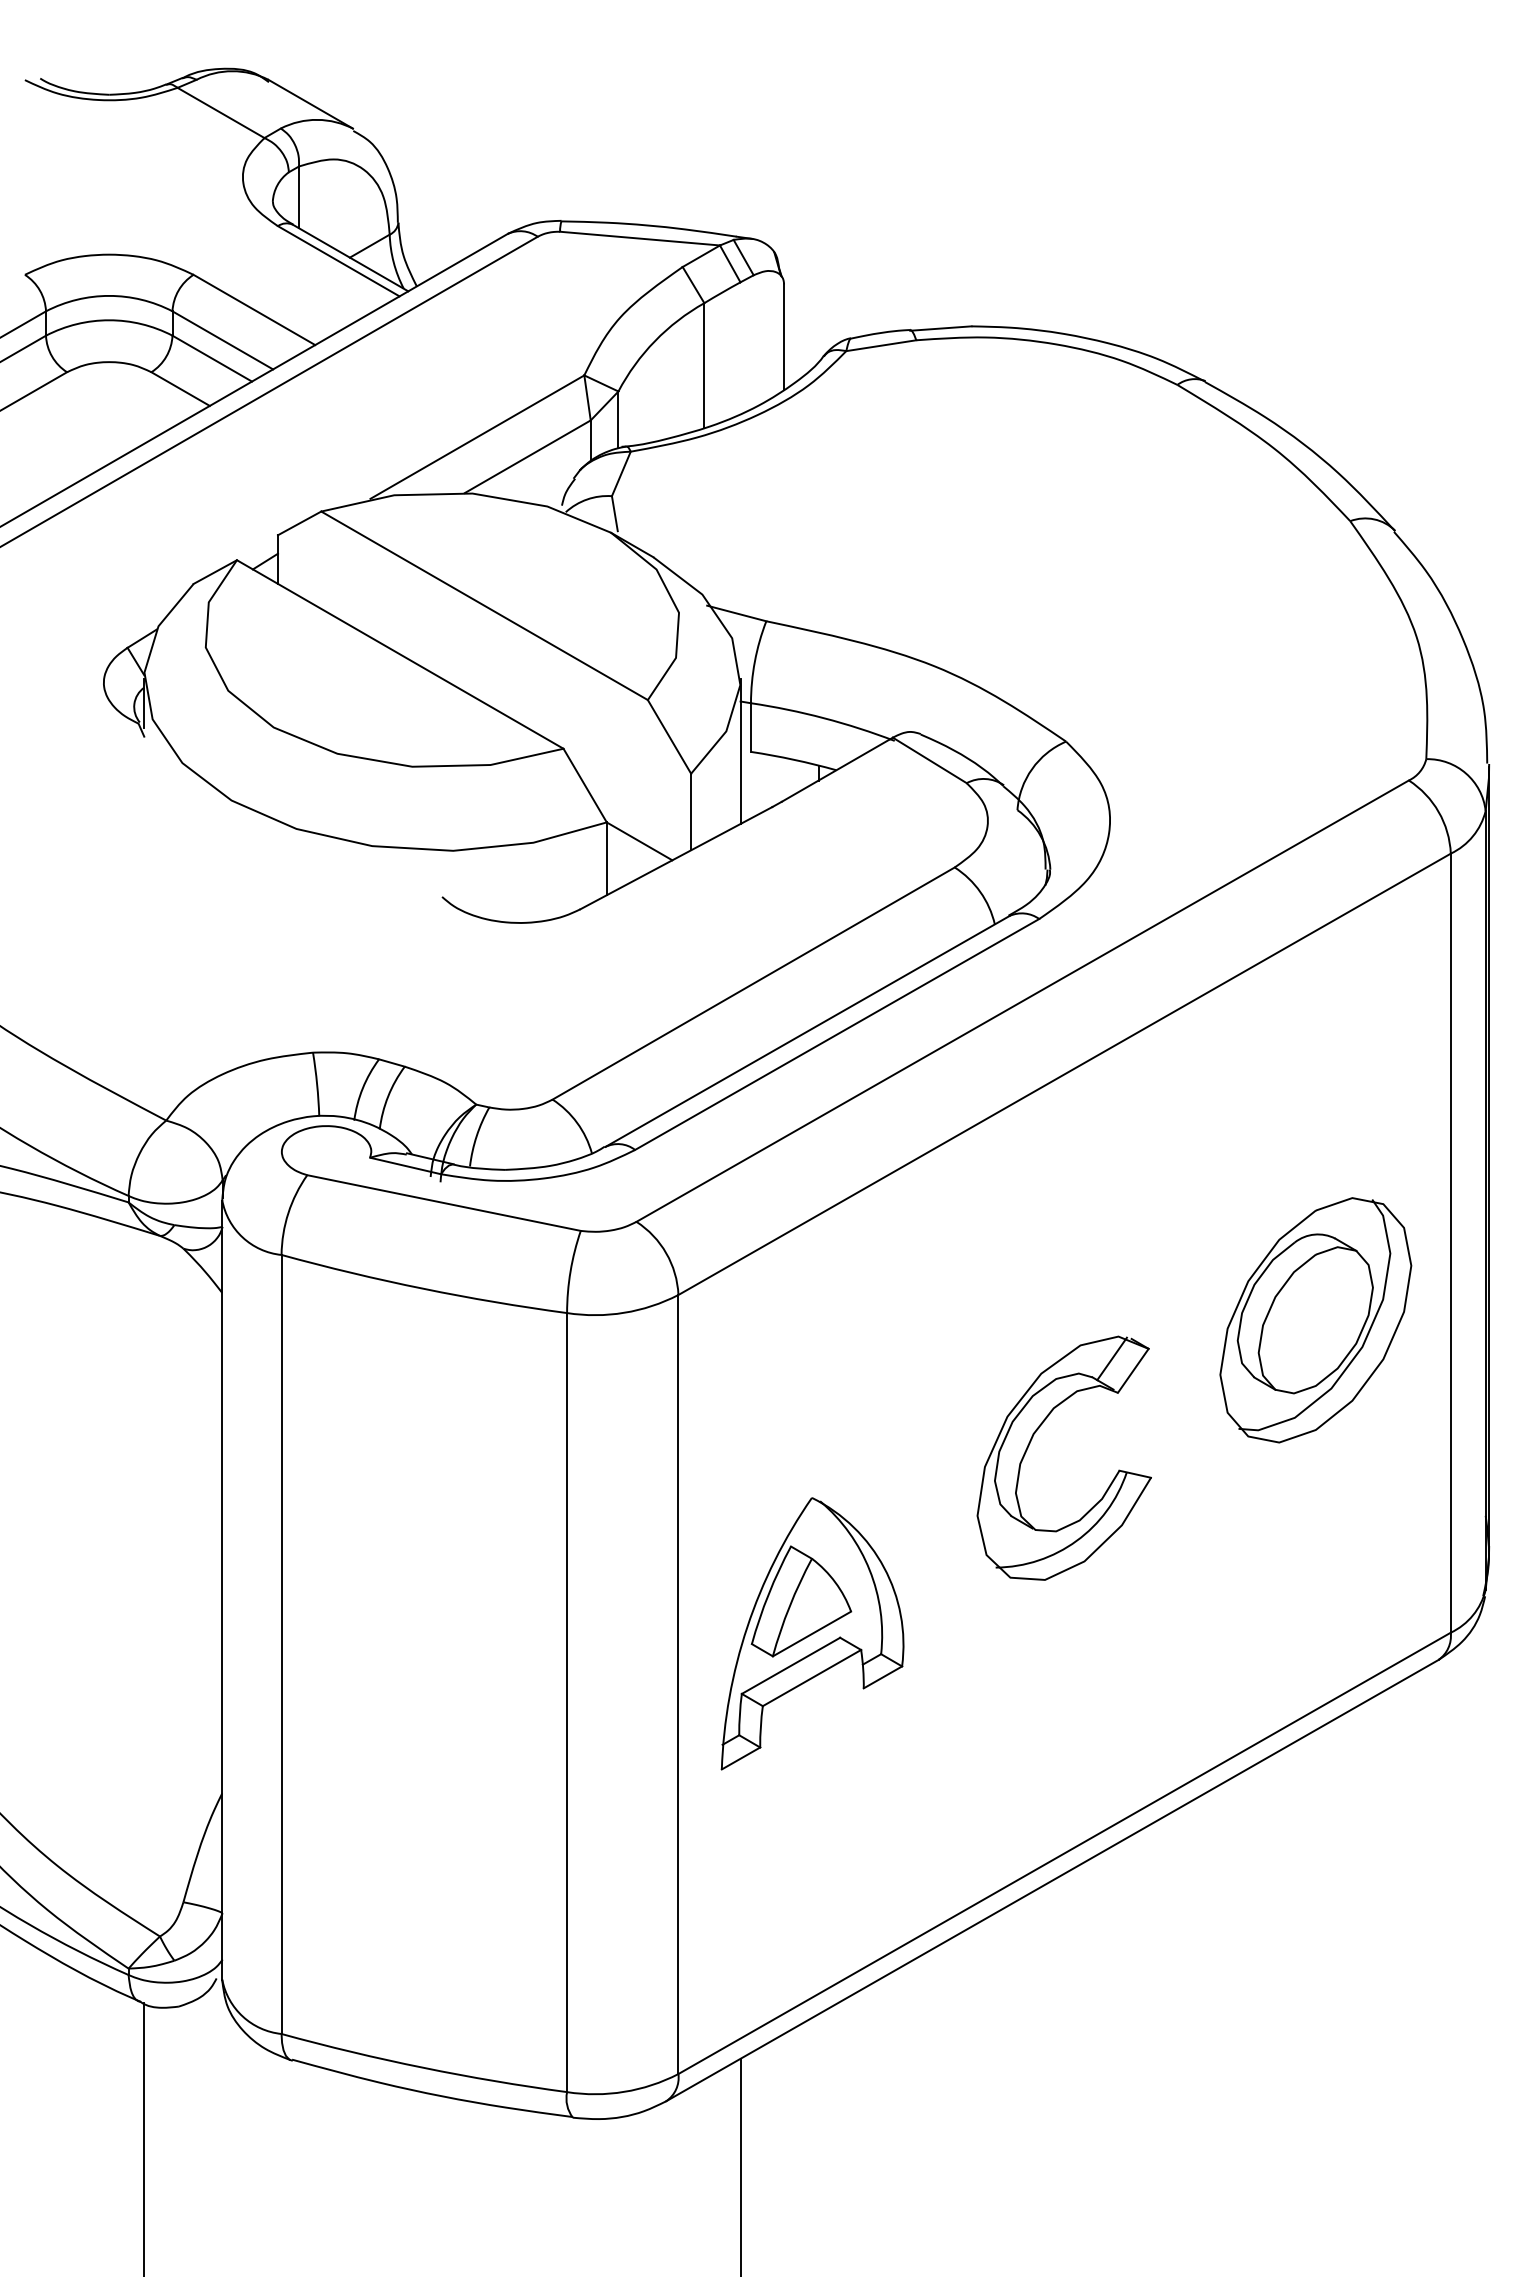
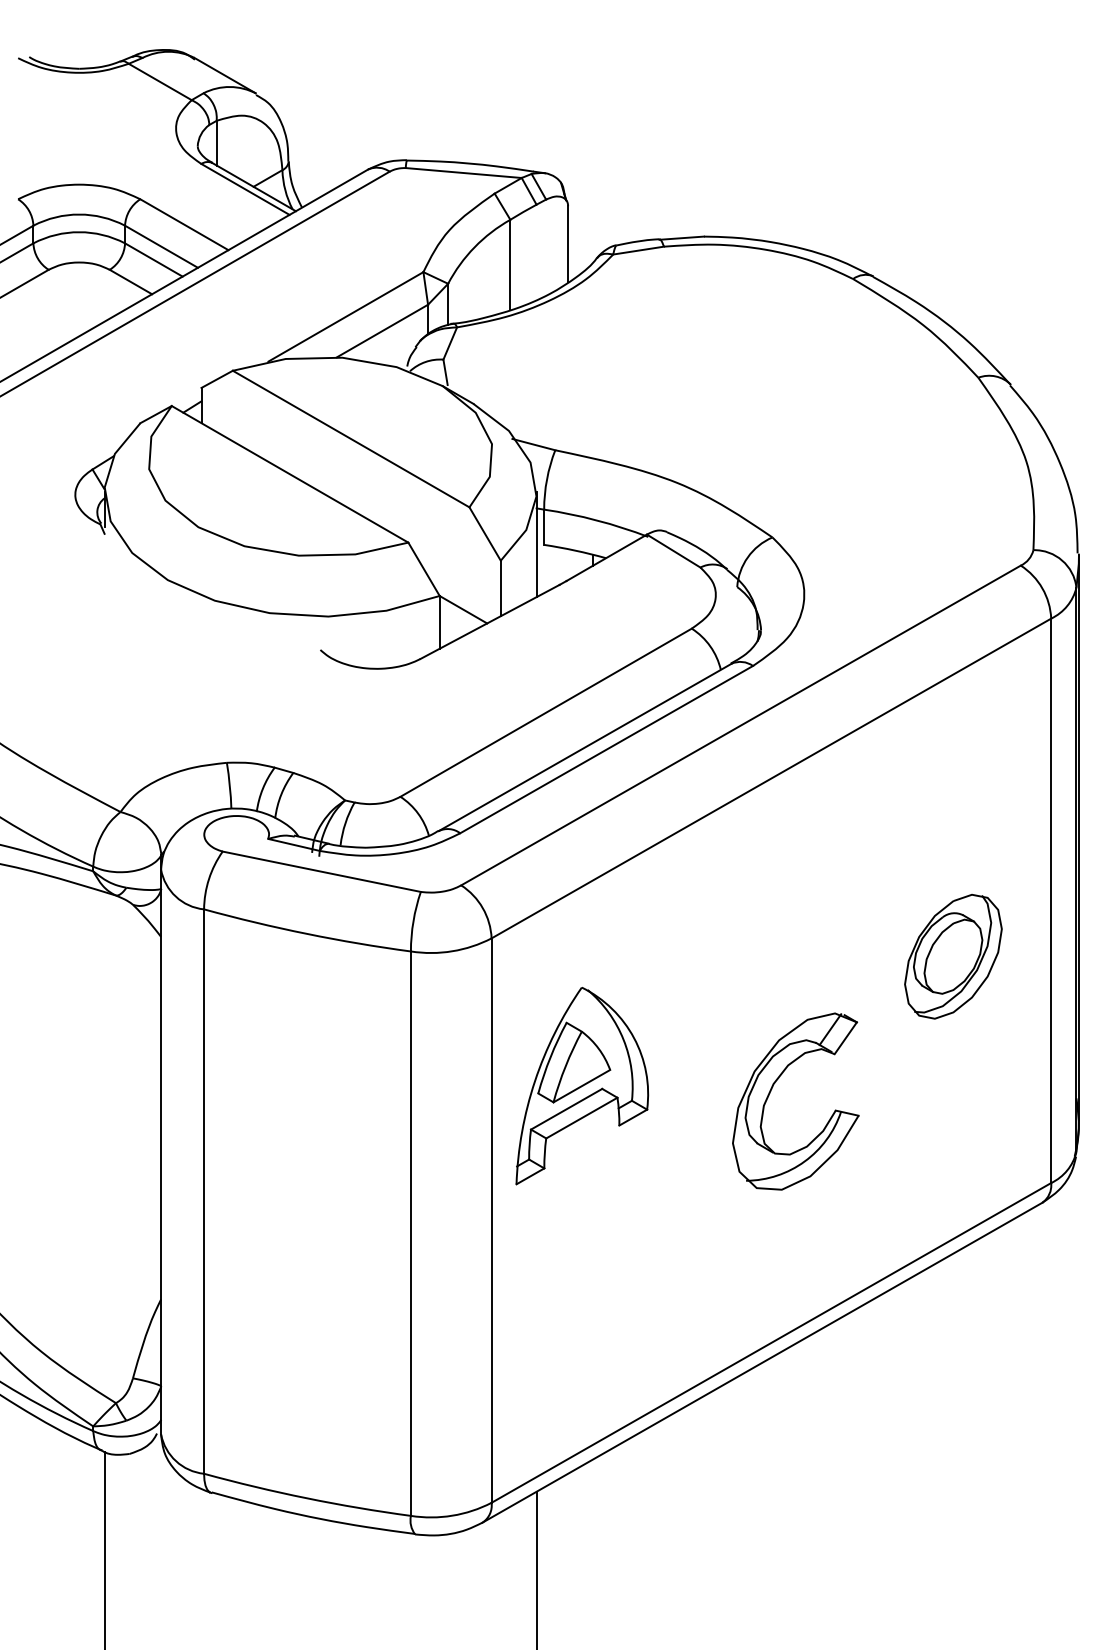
part: (1315, 1320) -> (953, 956), size x0.7
part: (1029, 1446) -> (770, 1093), moved
part: (812, 1633) -> (582, 1085), moved

